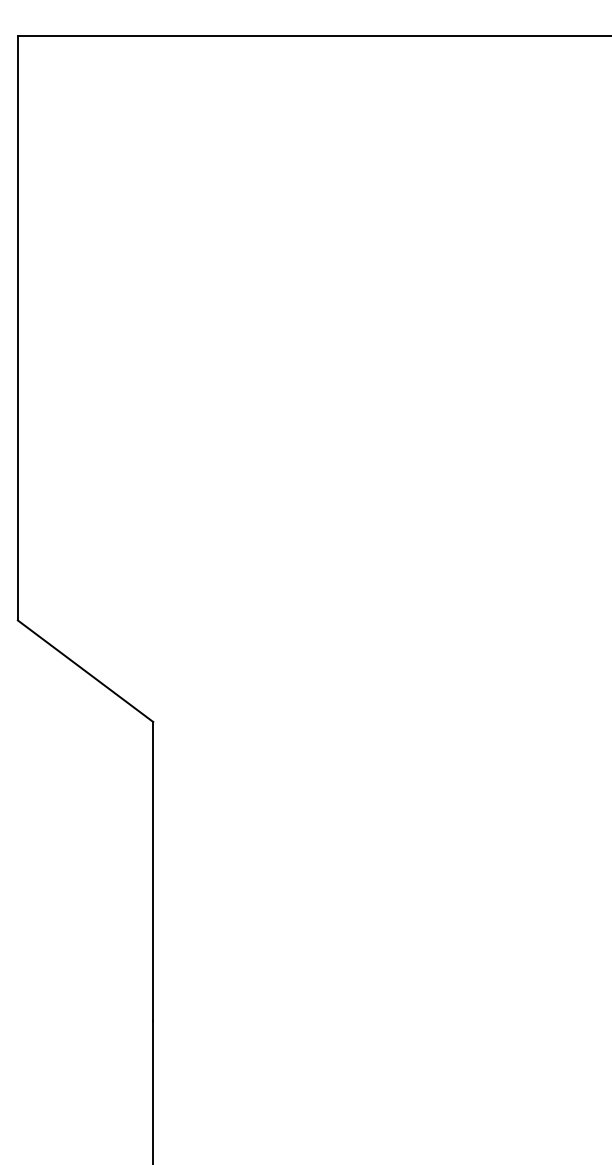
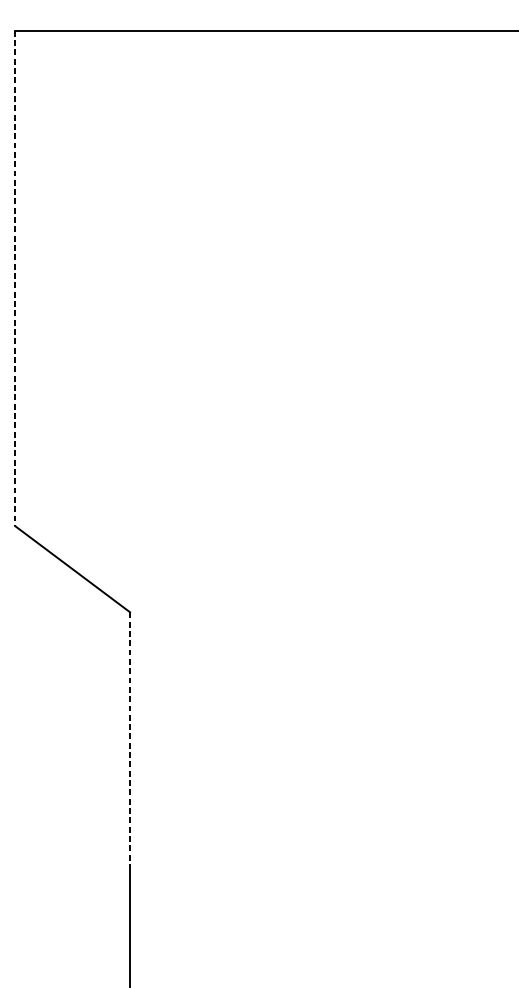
line: (17, 328) -> (14, 278), solid -> dashed
line: (153, 871) -> (130, 738), solid -> dashed

